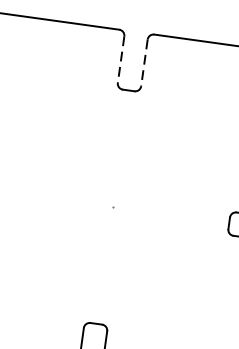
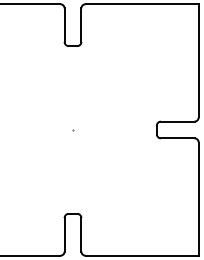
line: (120, 60) -> (64, 25), dashed -> solid
line: (144, 63) -> (81, 25), dashed -> solid

